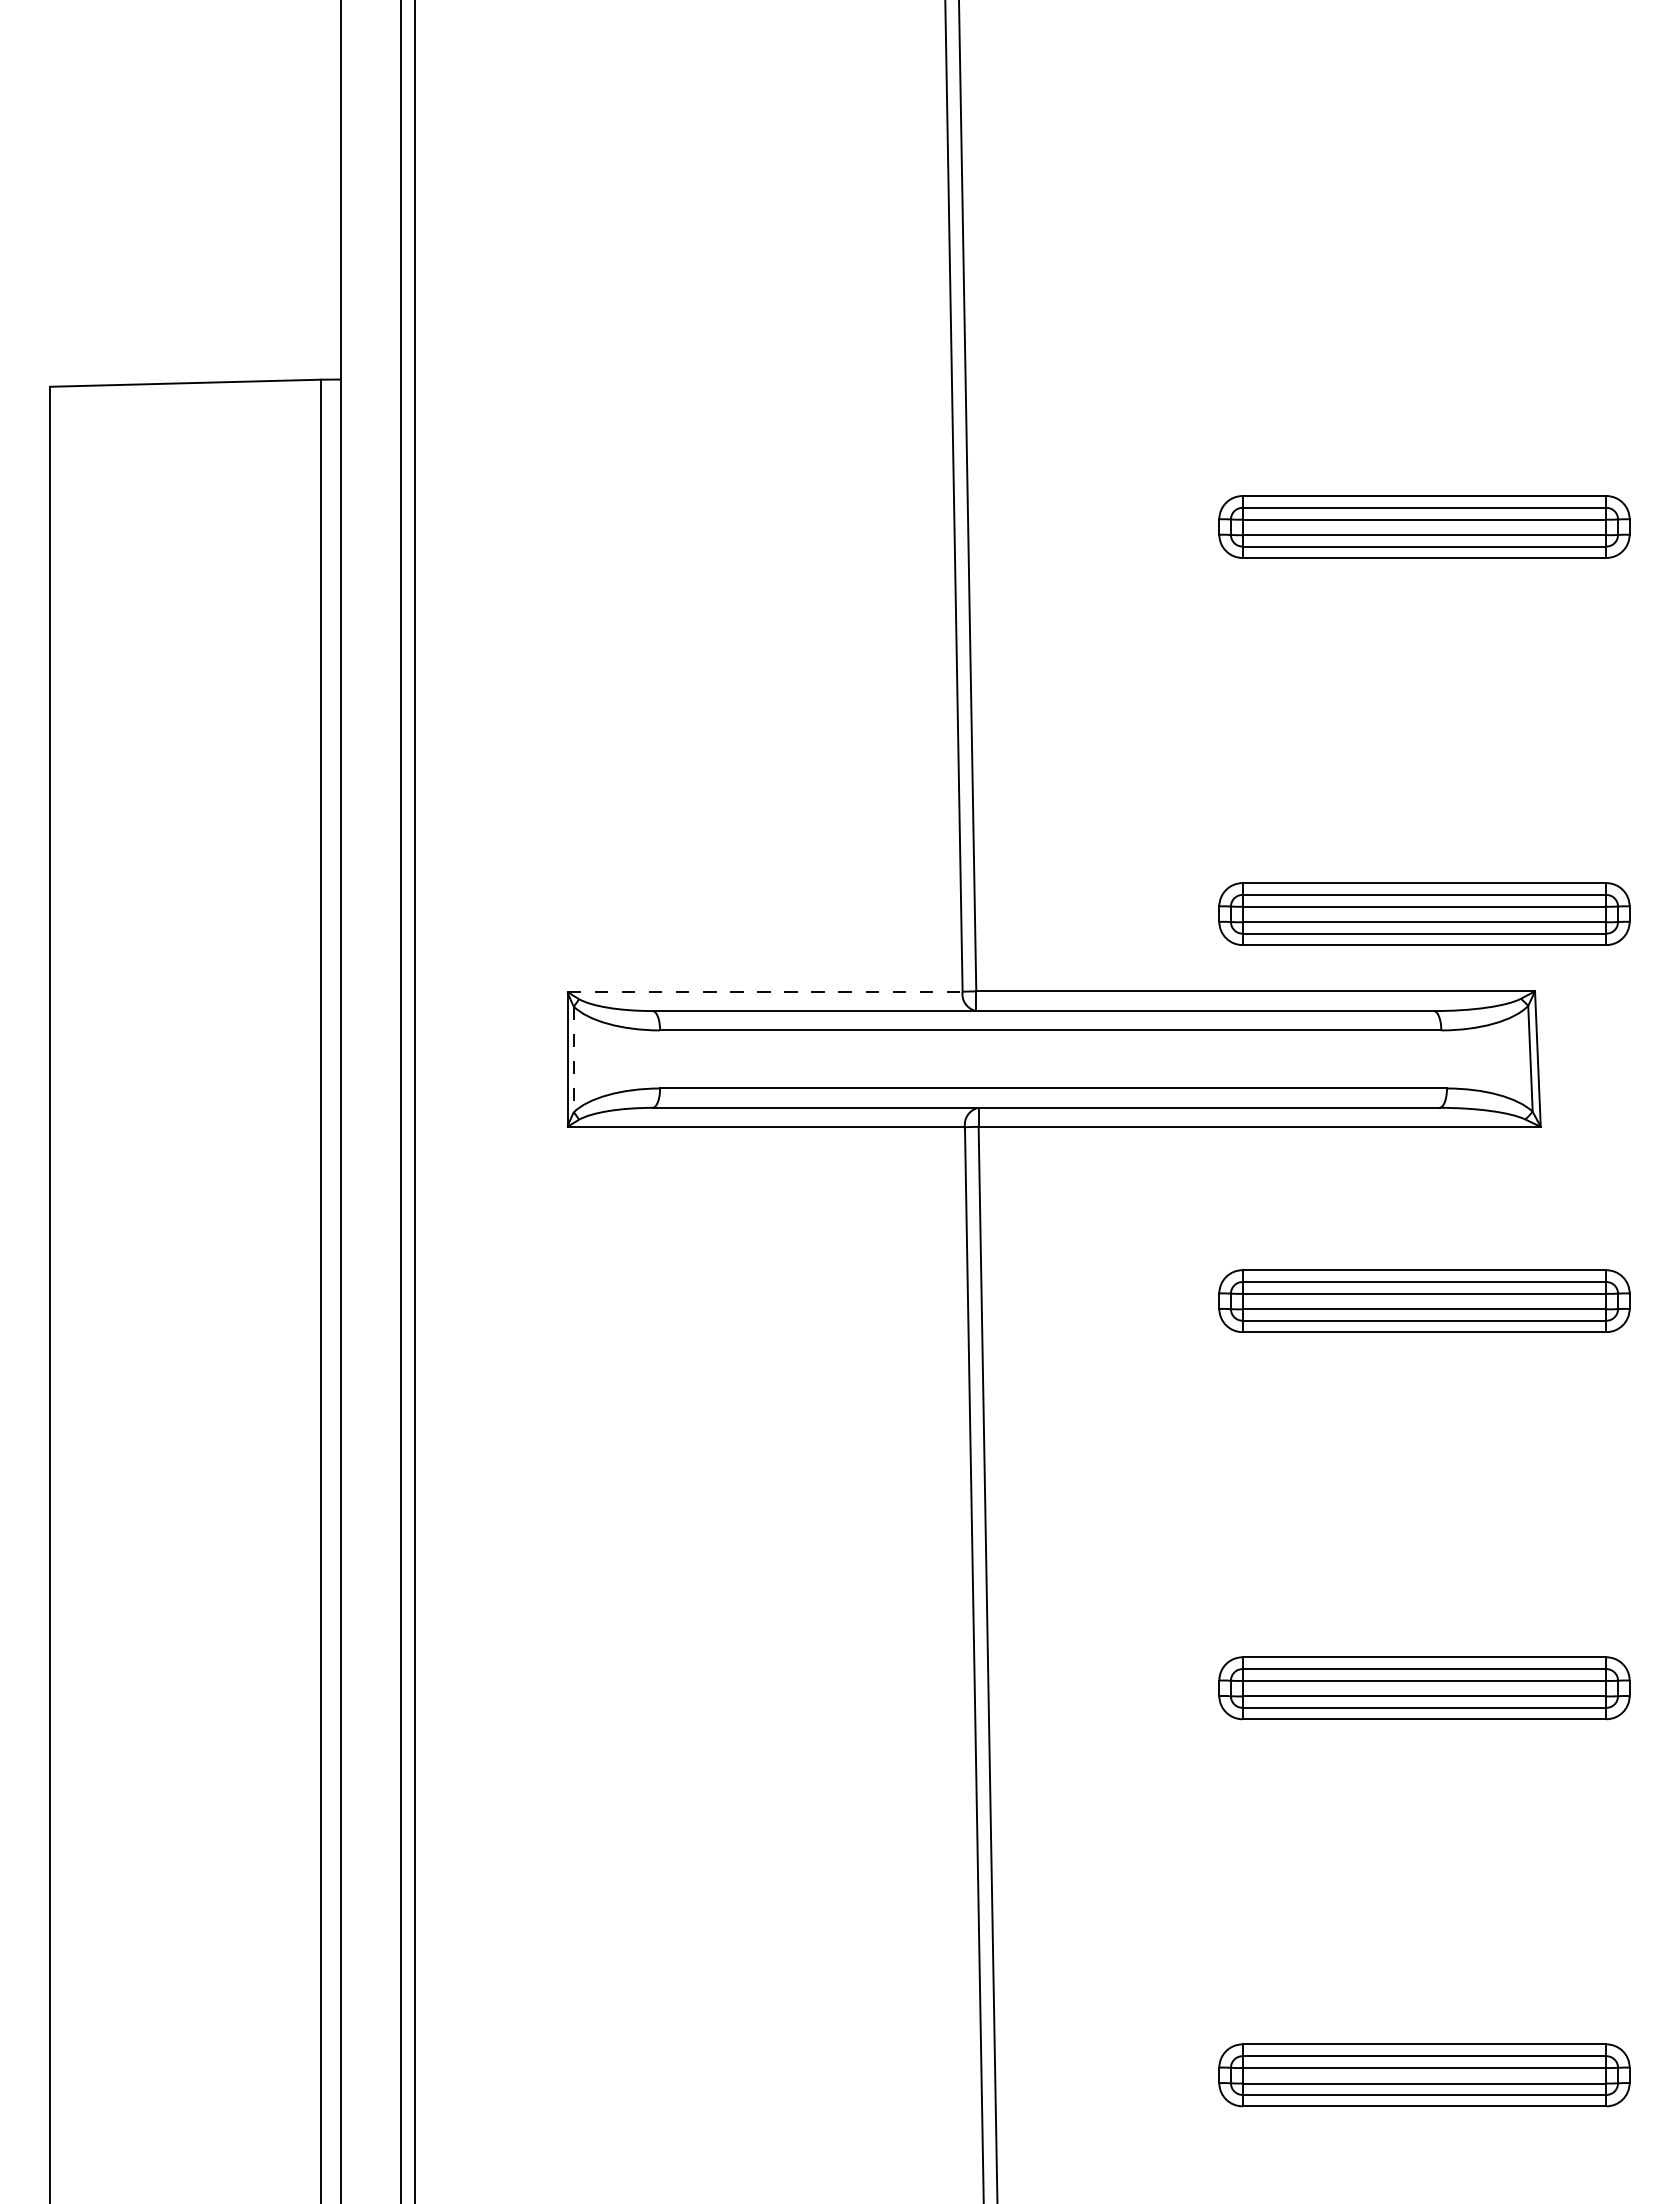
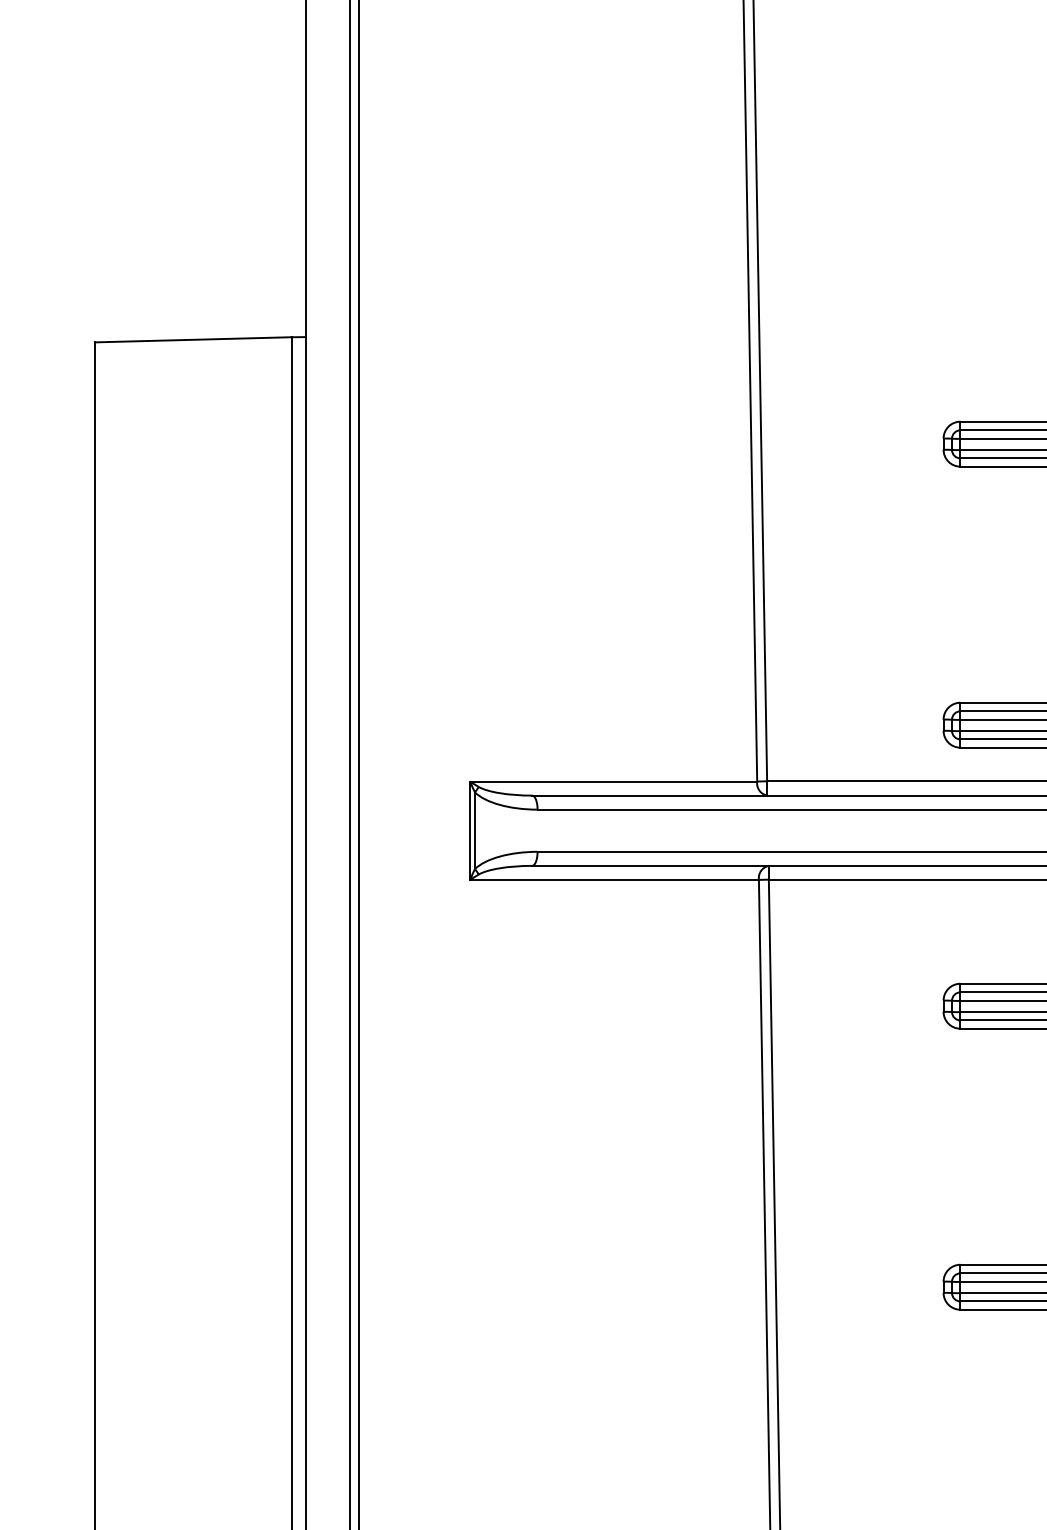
line: (765, 991) -> (614, 781), dashed -> solid
line: (573, 1059) -> (474, 830), dashed -> solid

